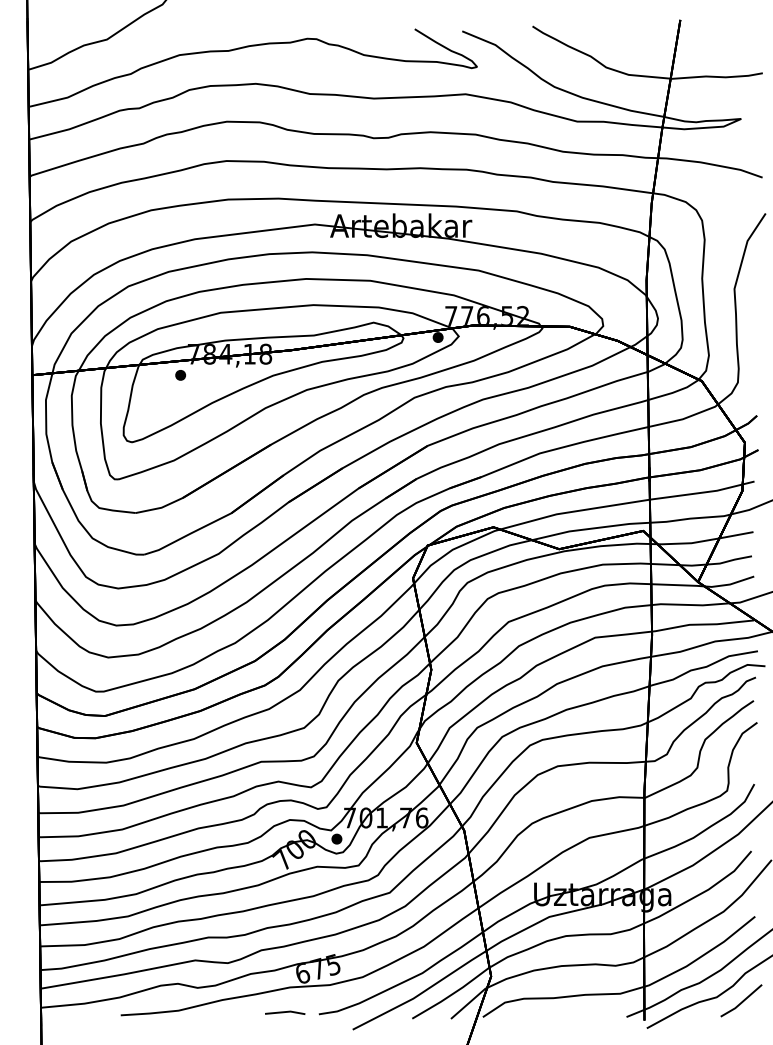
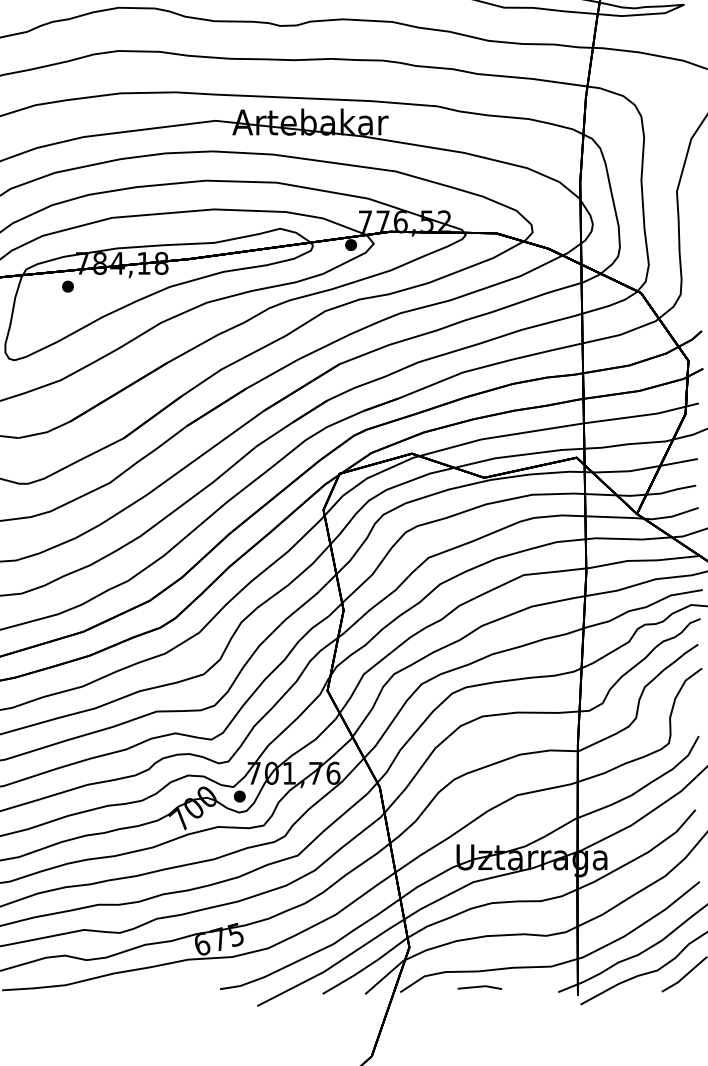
line: (285, 1012) -> (480, 987), moved

